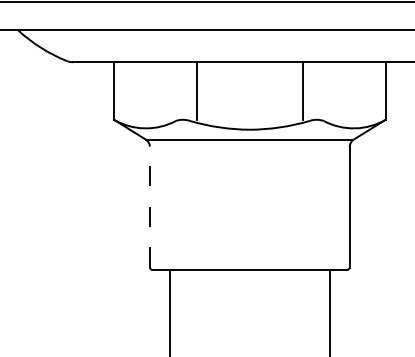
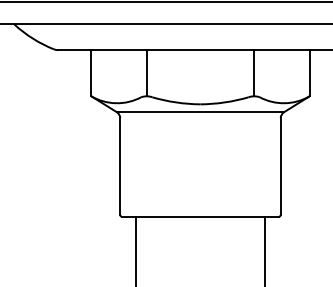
line: (196, 91) -> (146, 73), moved
line: (303, 91) -> (254, 73), moved
line: (150, 207) -> (120, 166), dashed -> solid

